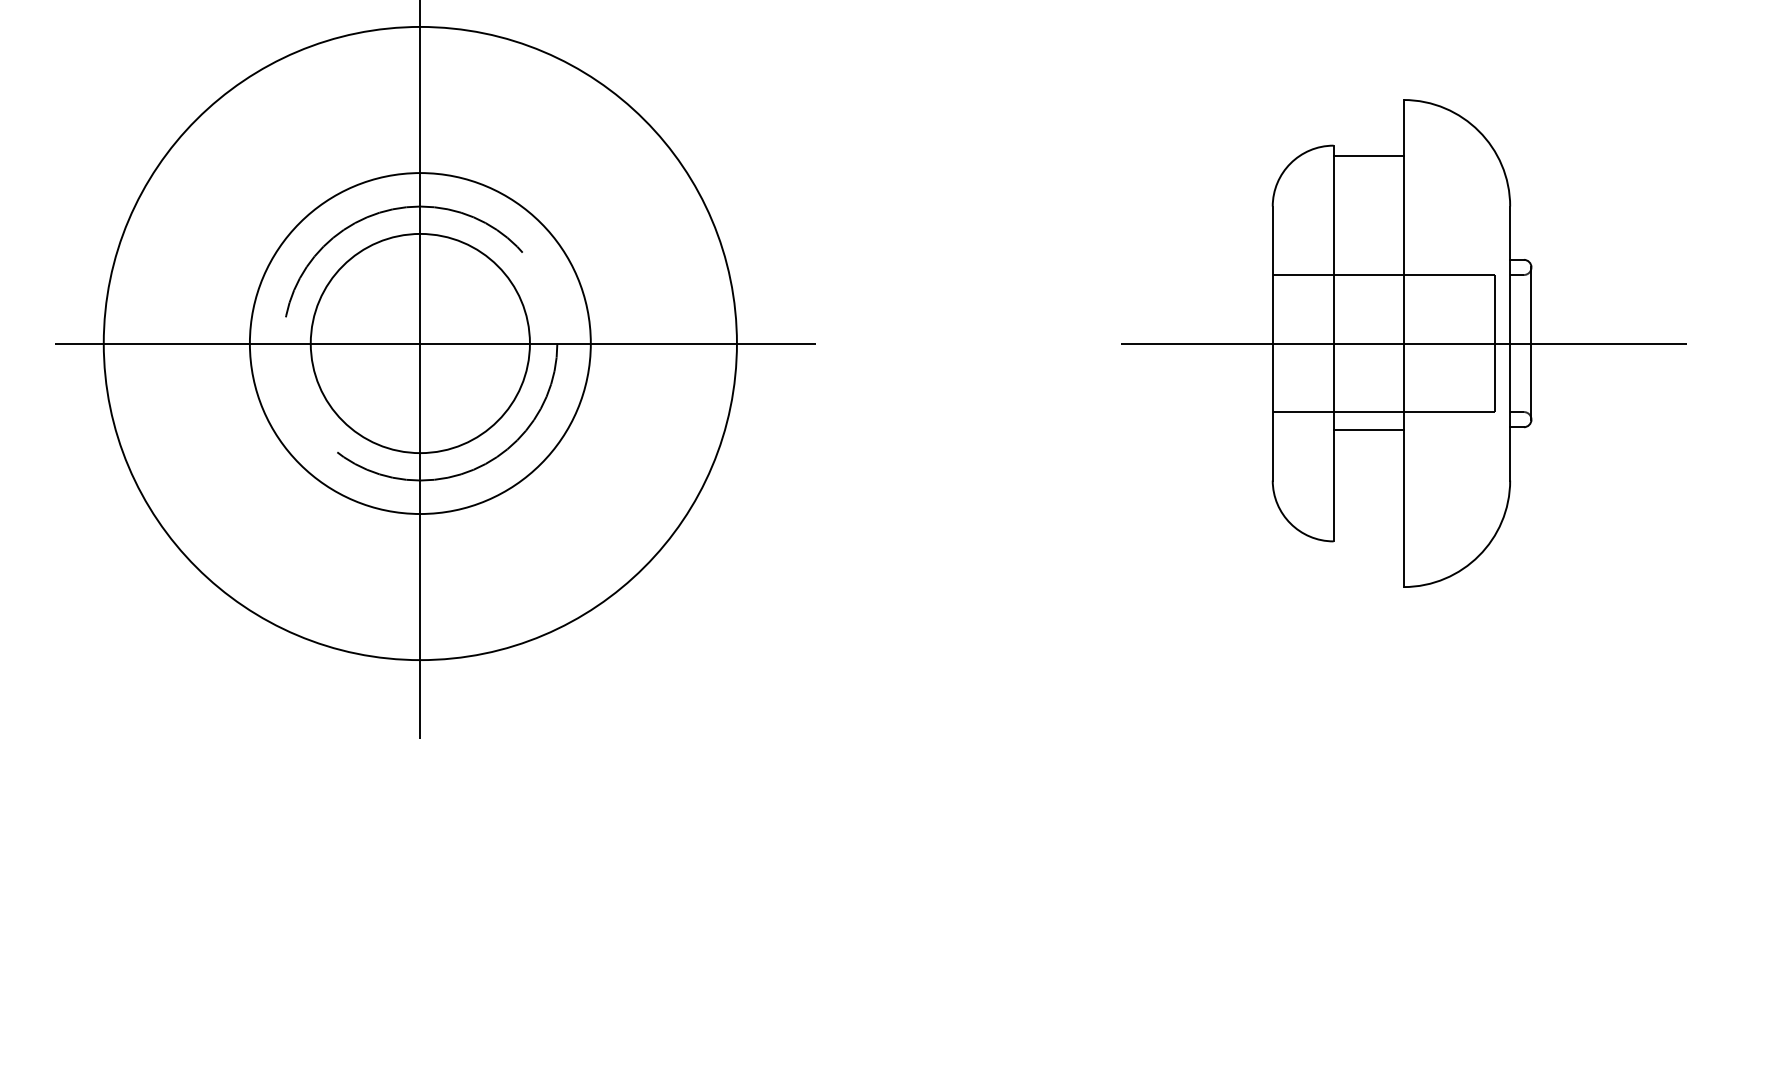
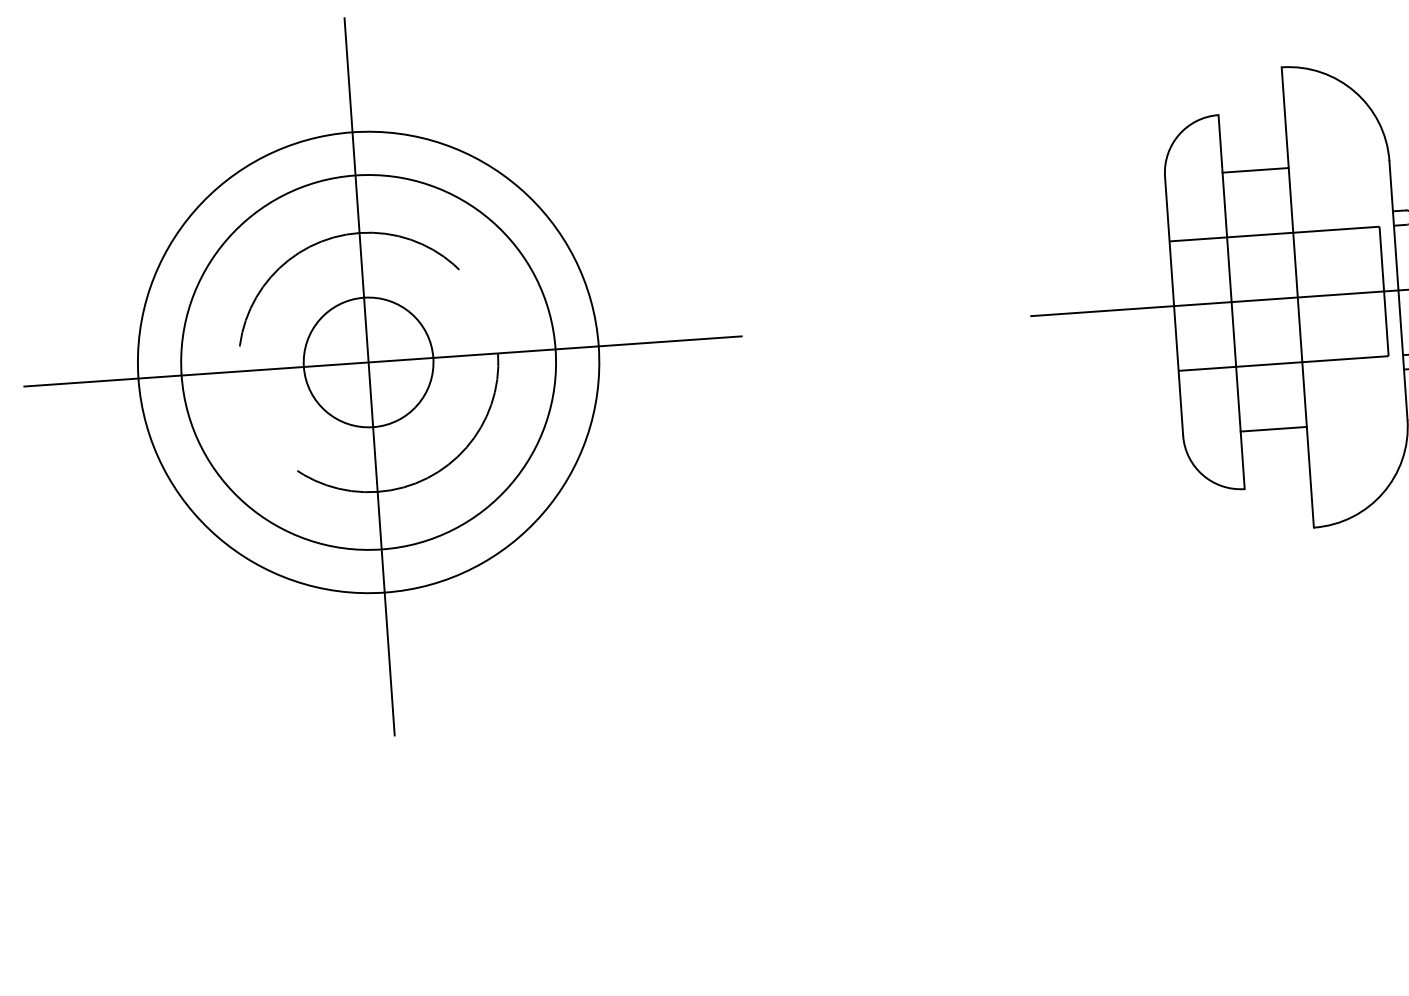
line: (1368, 155) -> (1255, 170), moved
circle: (419, 343) -> (367, 362), size x0.62
circle: (419, 343) -> (367, 362), size x1.43
circle: (420, 343) -> (368, 362), size x0.62
line: (1368, 429) -> (1273, 429), moved

